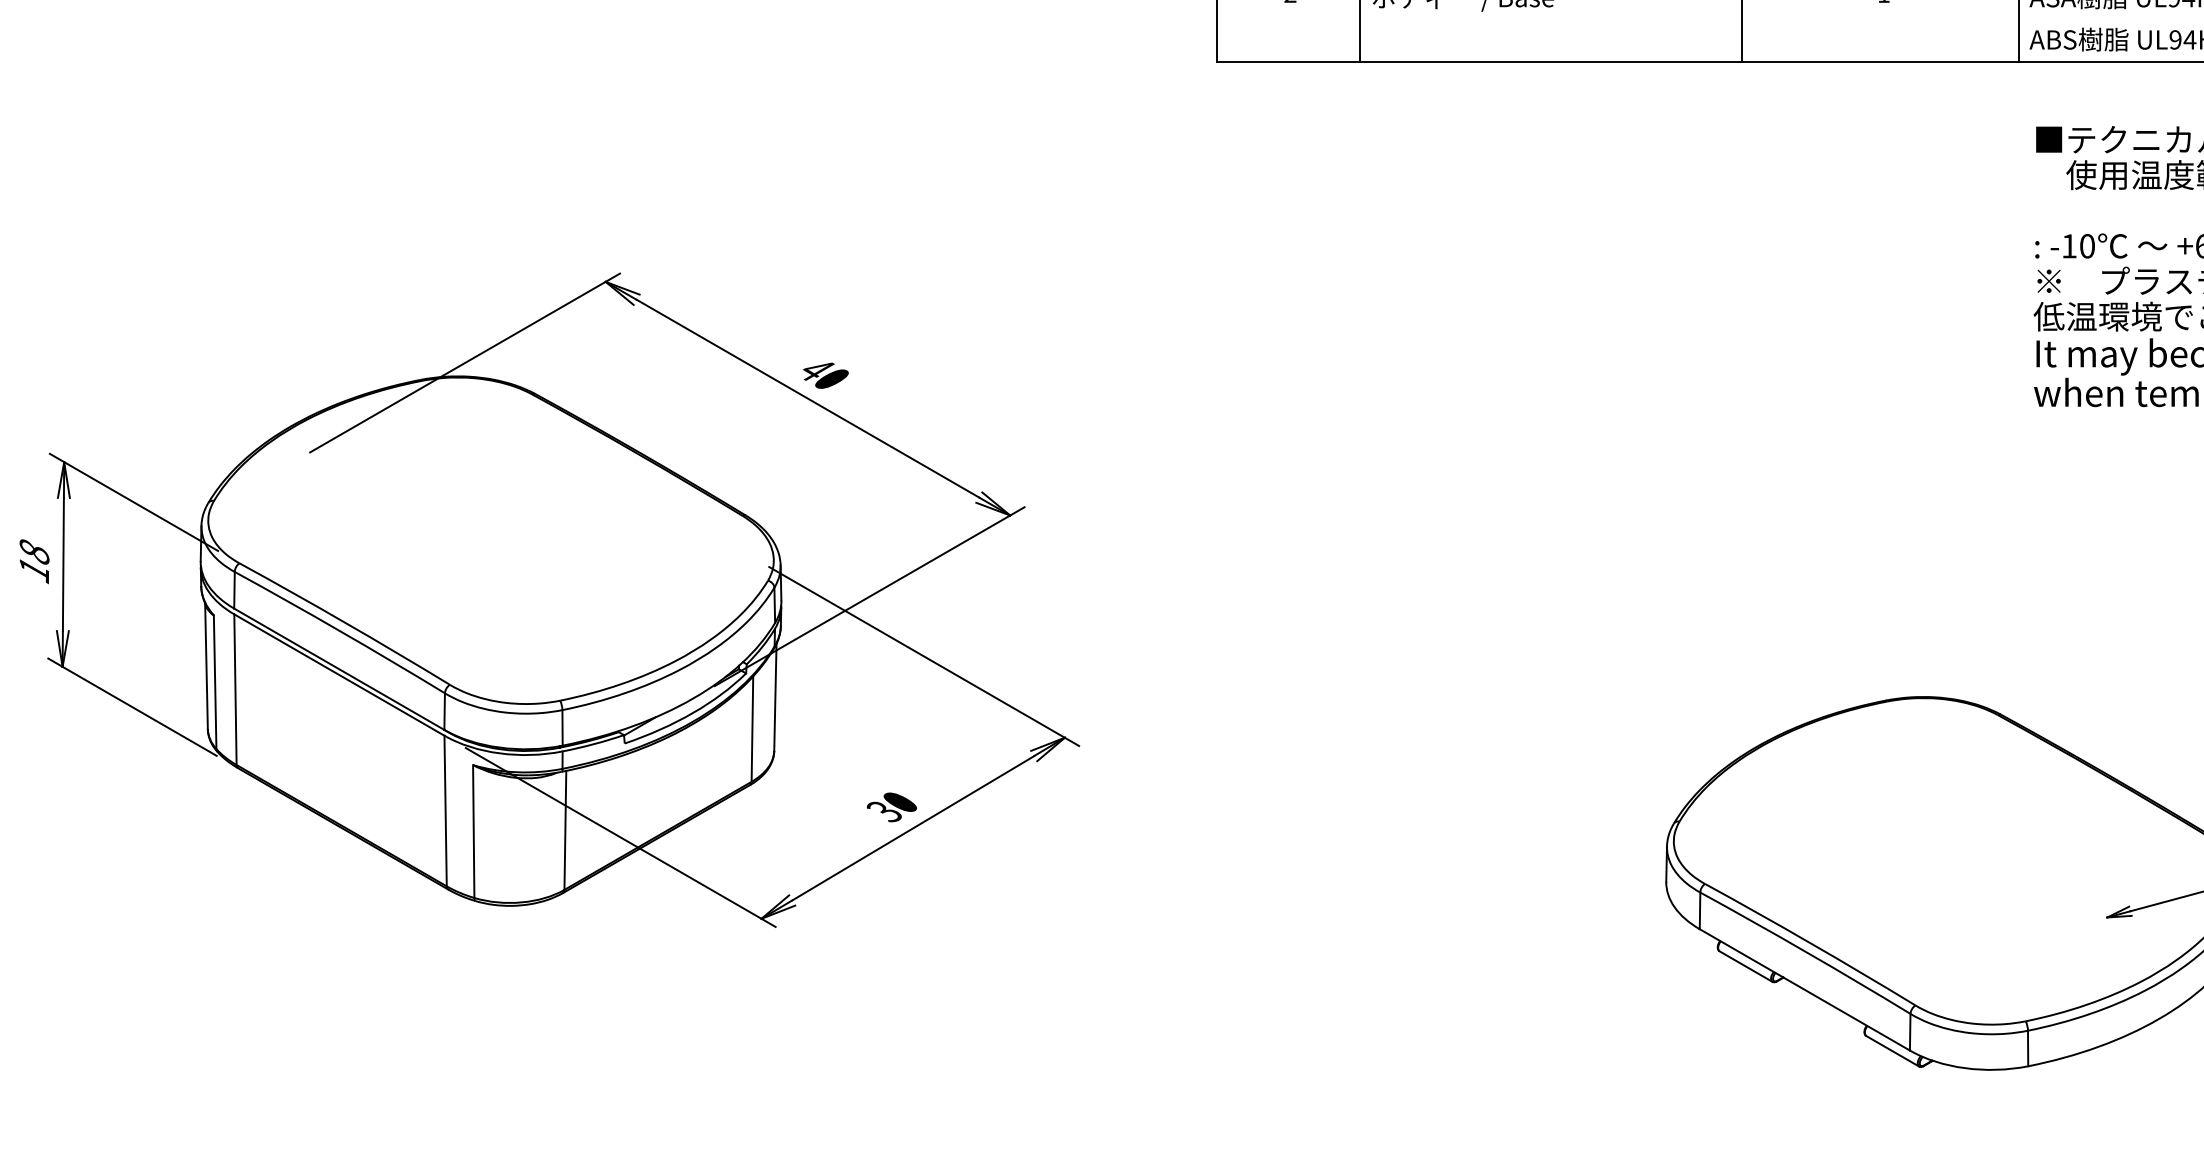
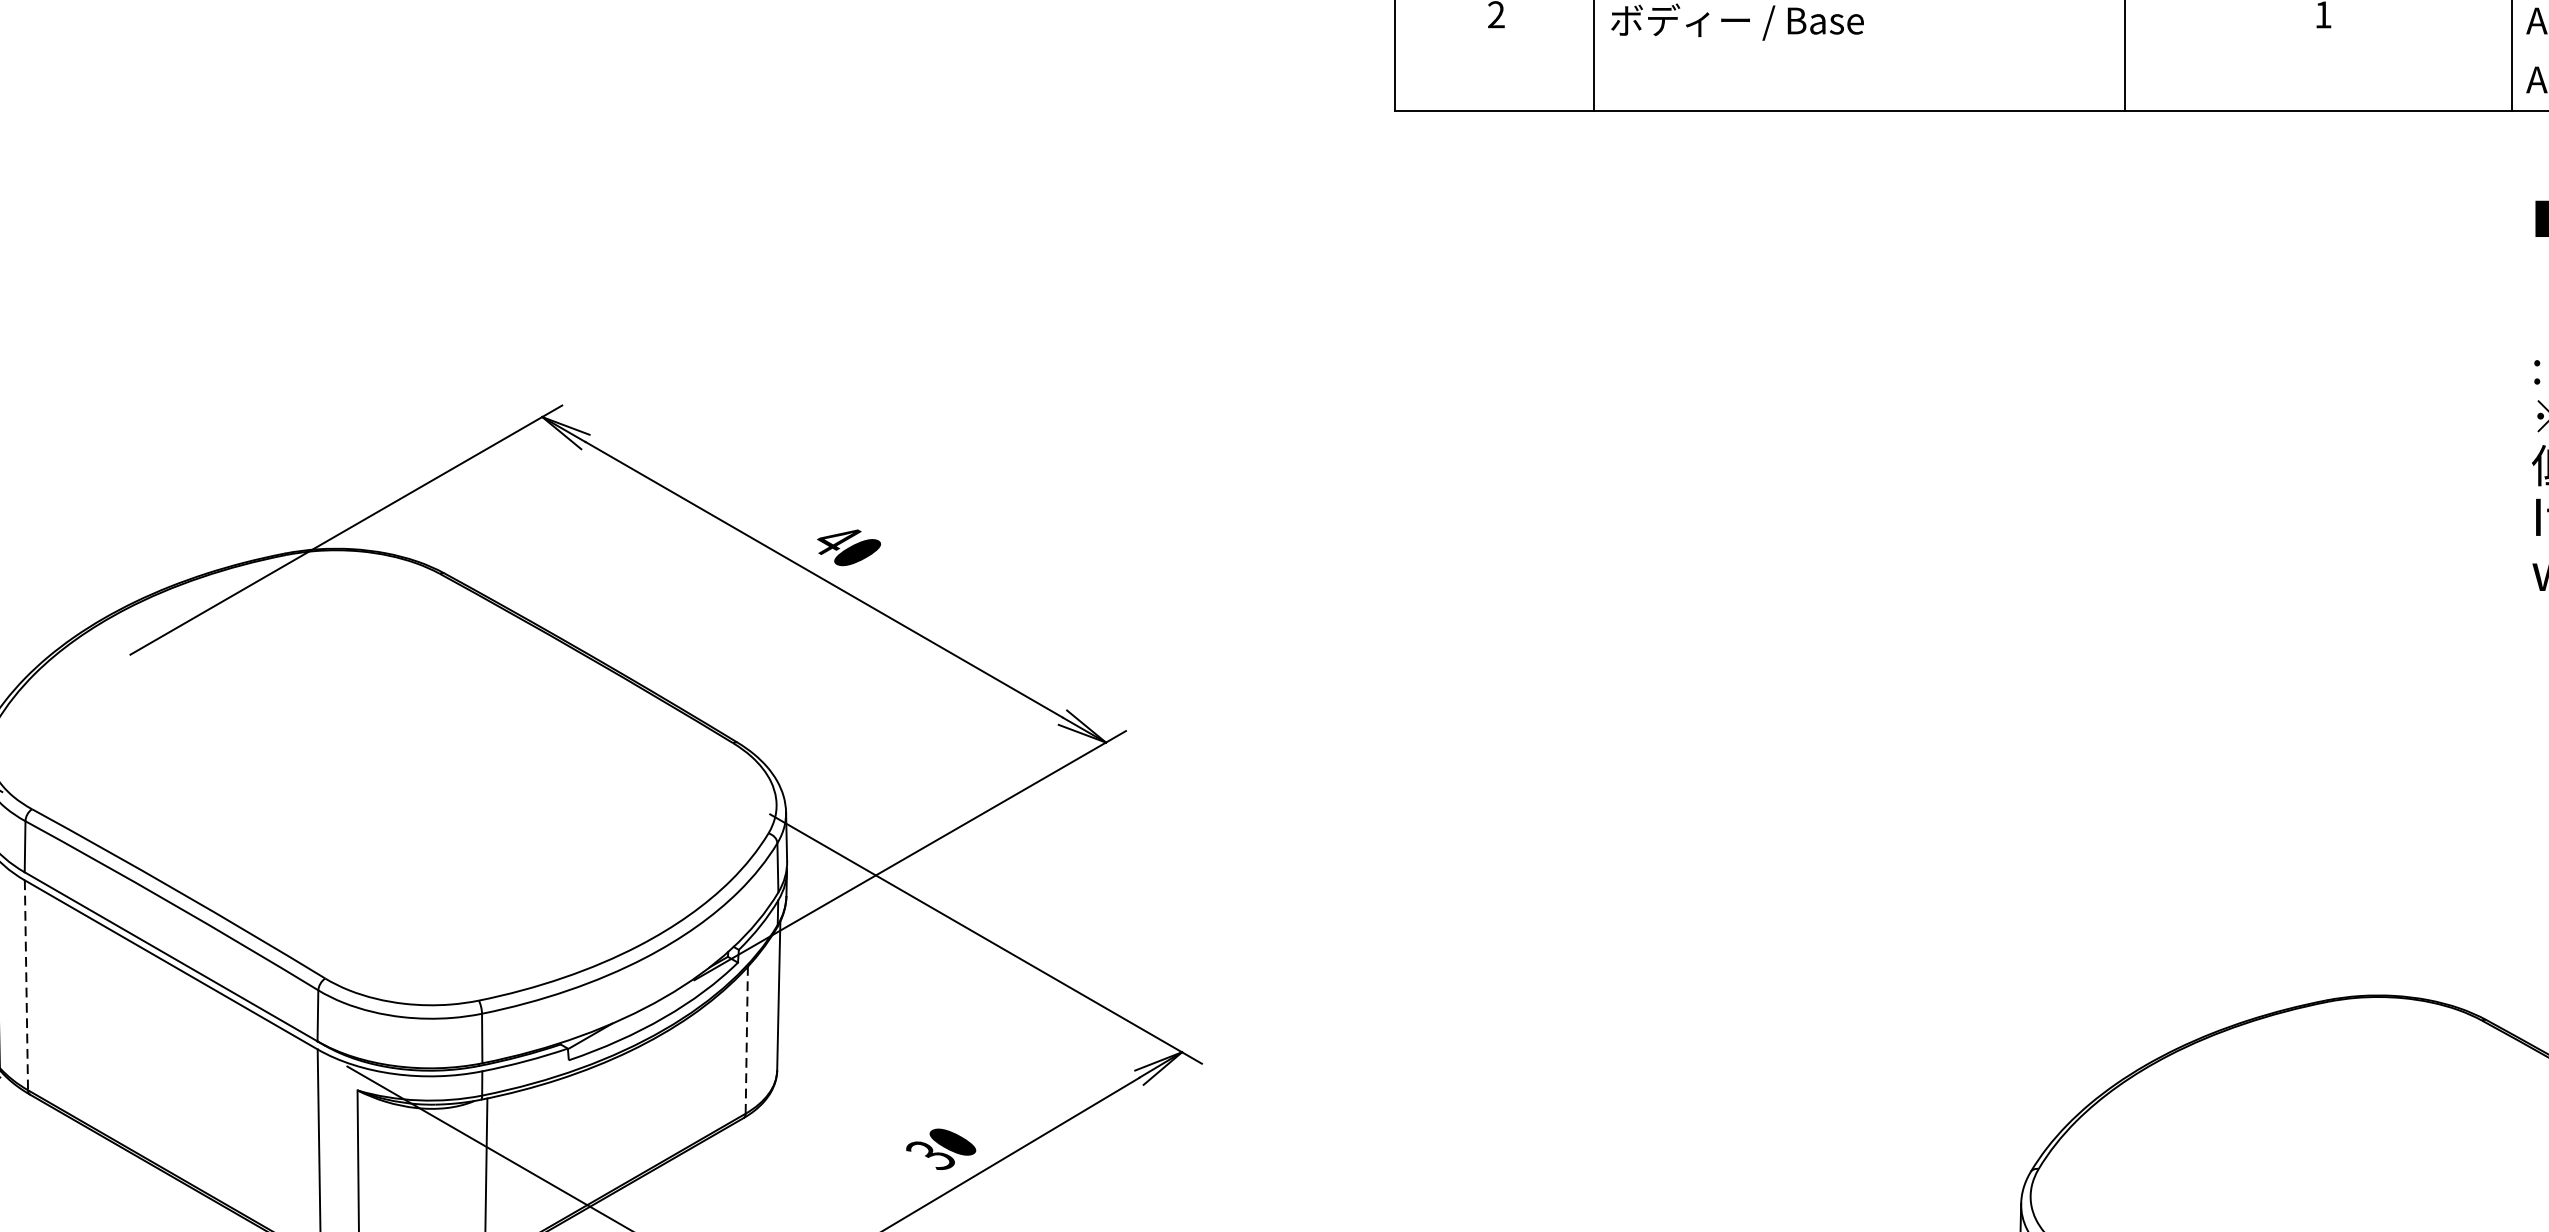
line: (235, 690) -> (26, 986), solid -> dashed
line: (752, 729) -> (746, 1040), solid -> dashed

